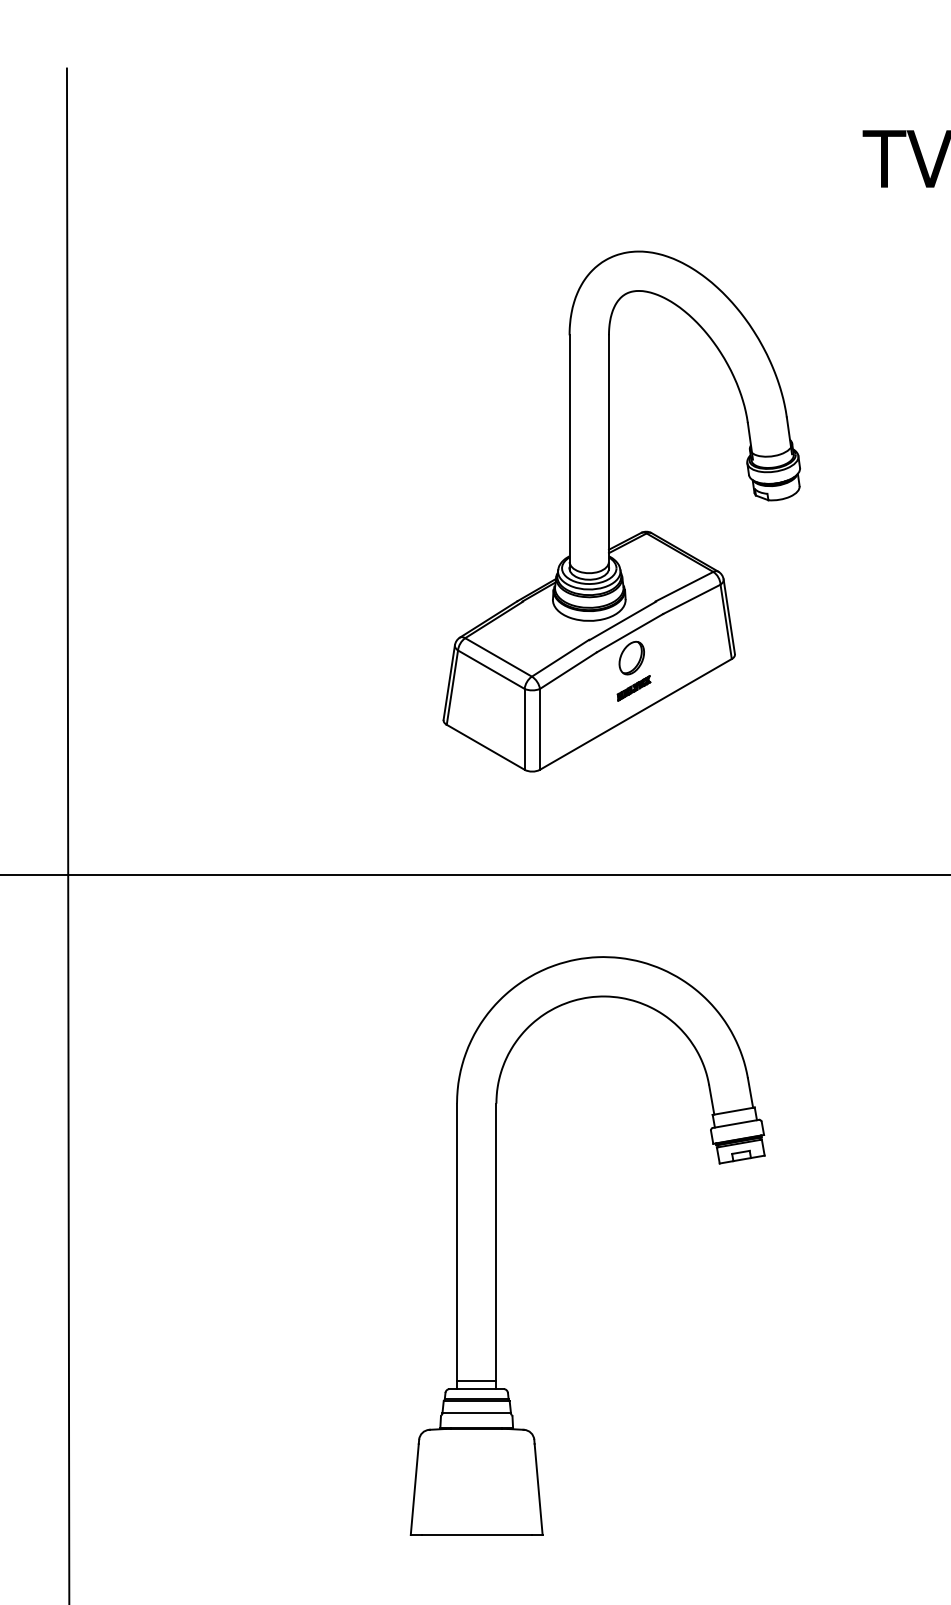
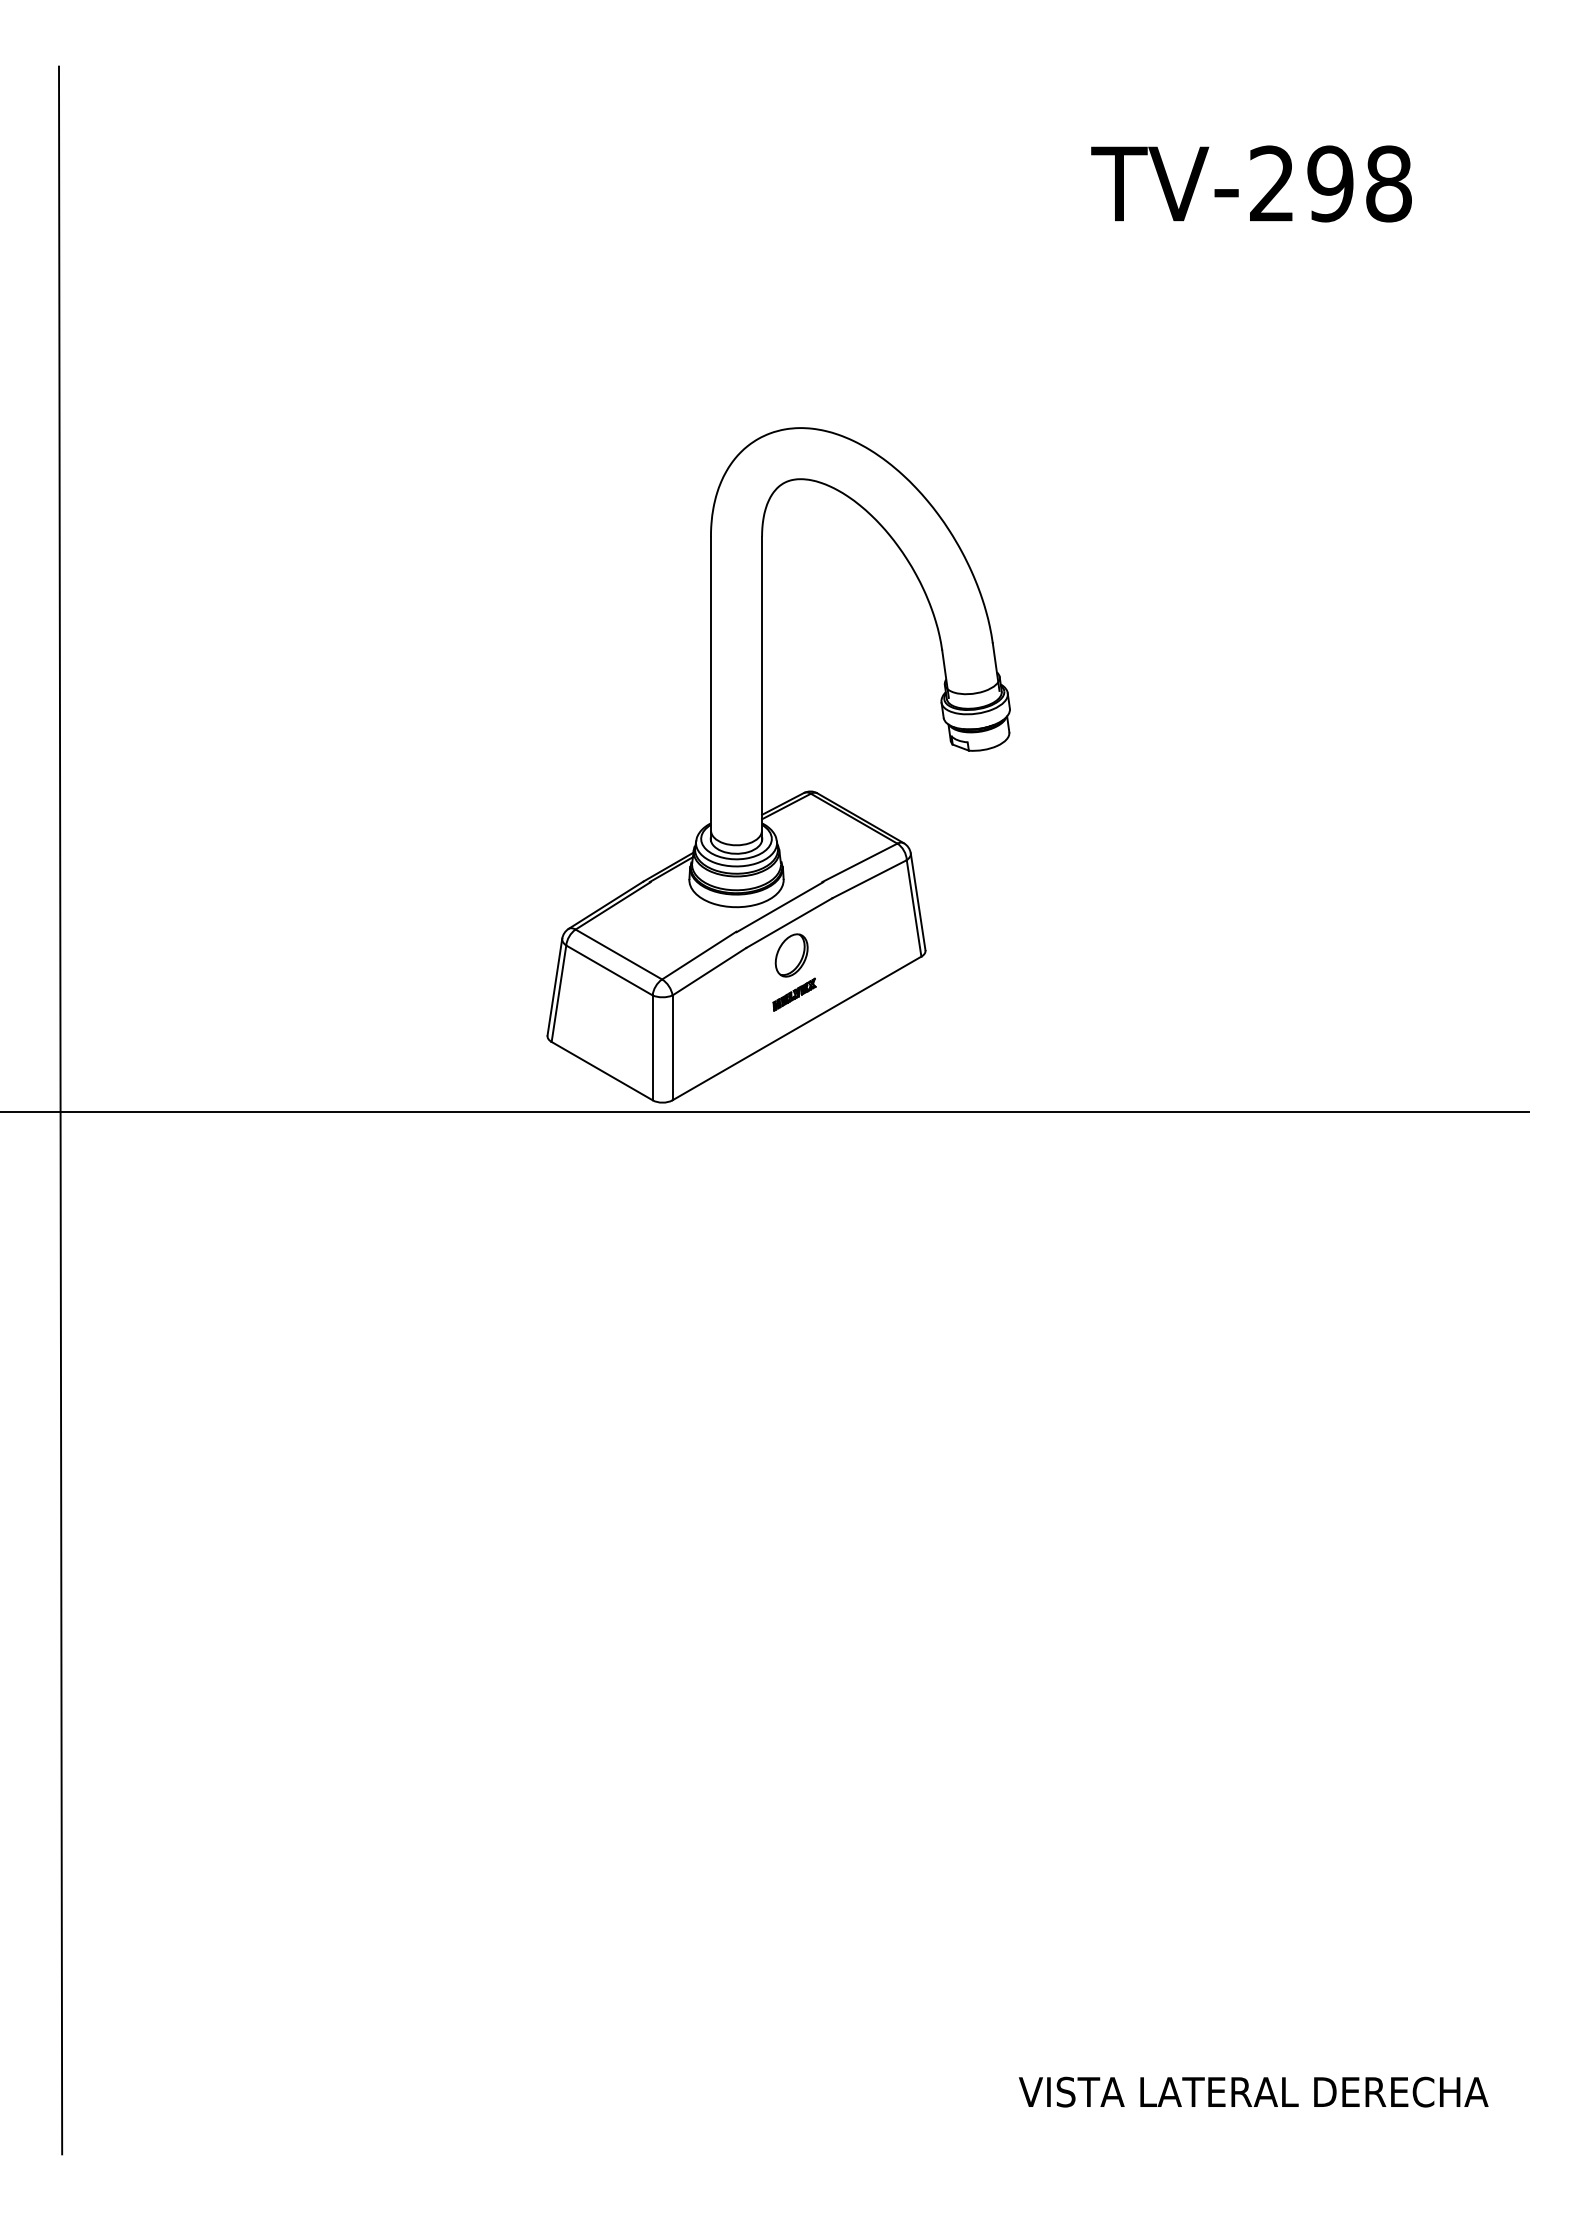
part: (609, 511) -> (762, 765), moved
part: (496, 1245) -> (616, 1593), removed

